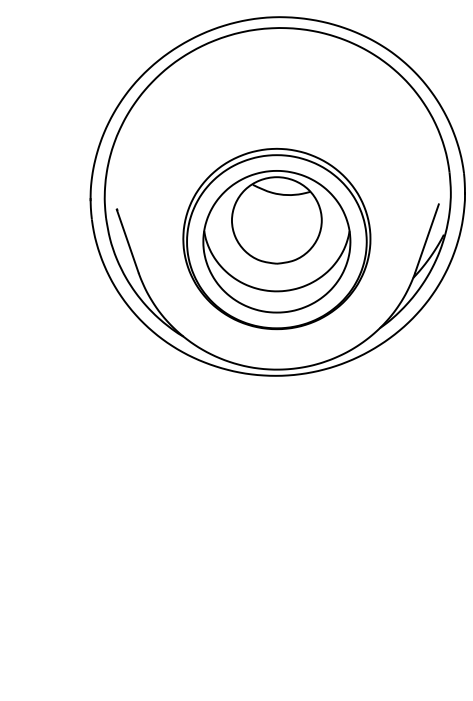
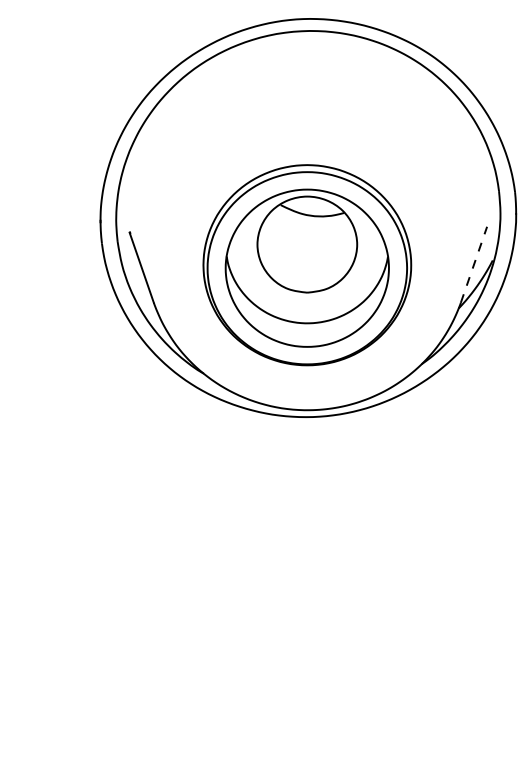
line: (427, 238) -> (474, 264), solid -> dashed

